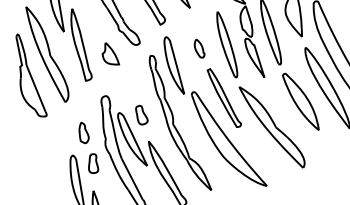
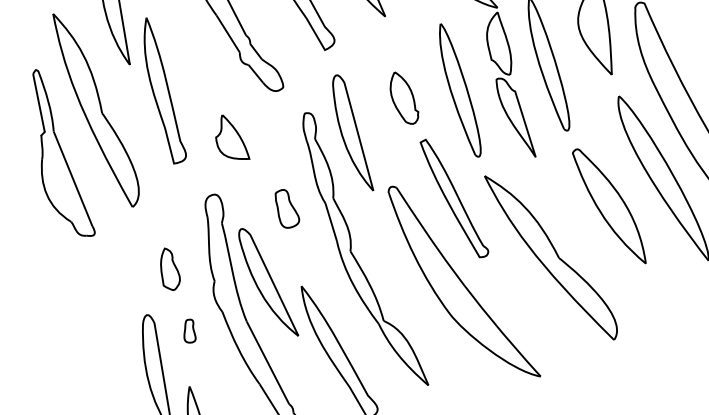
part: (199, 48) -> (404, 98), size x1.4
part: (110, 53) -> (232, 136), moved
part: (141, 114) -> (286, 207), moved
part: (93, 163) -> (189, 331), size x0.6

